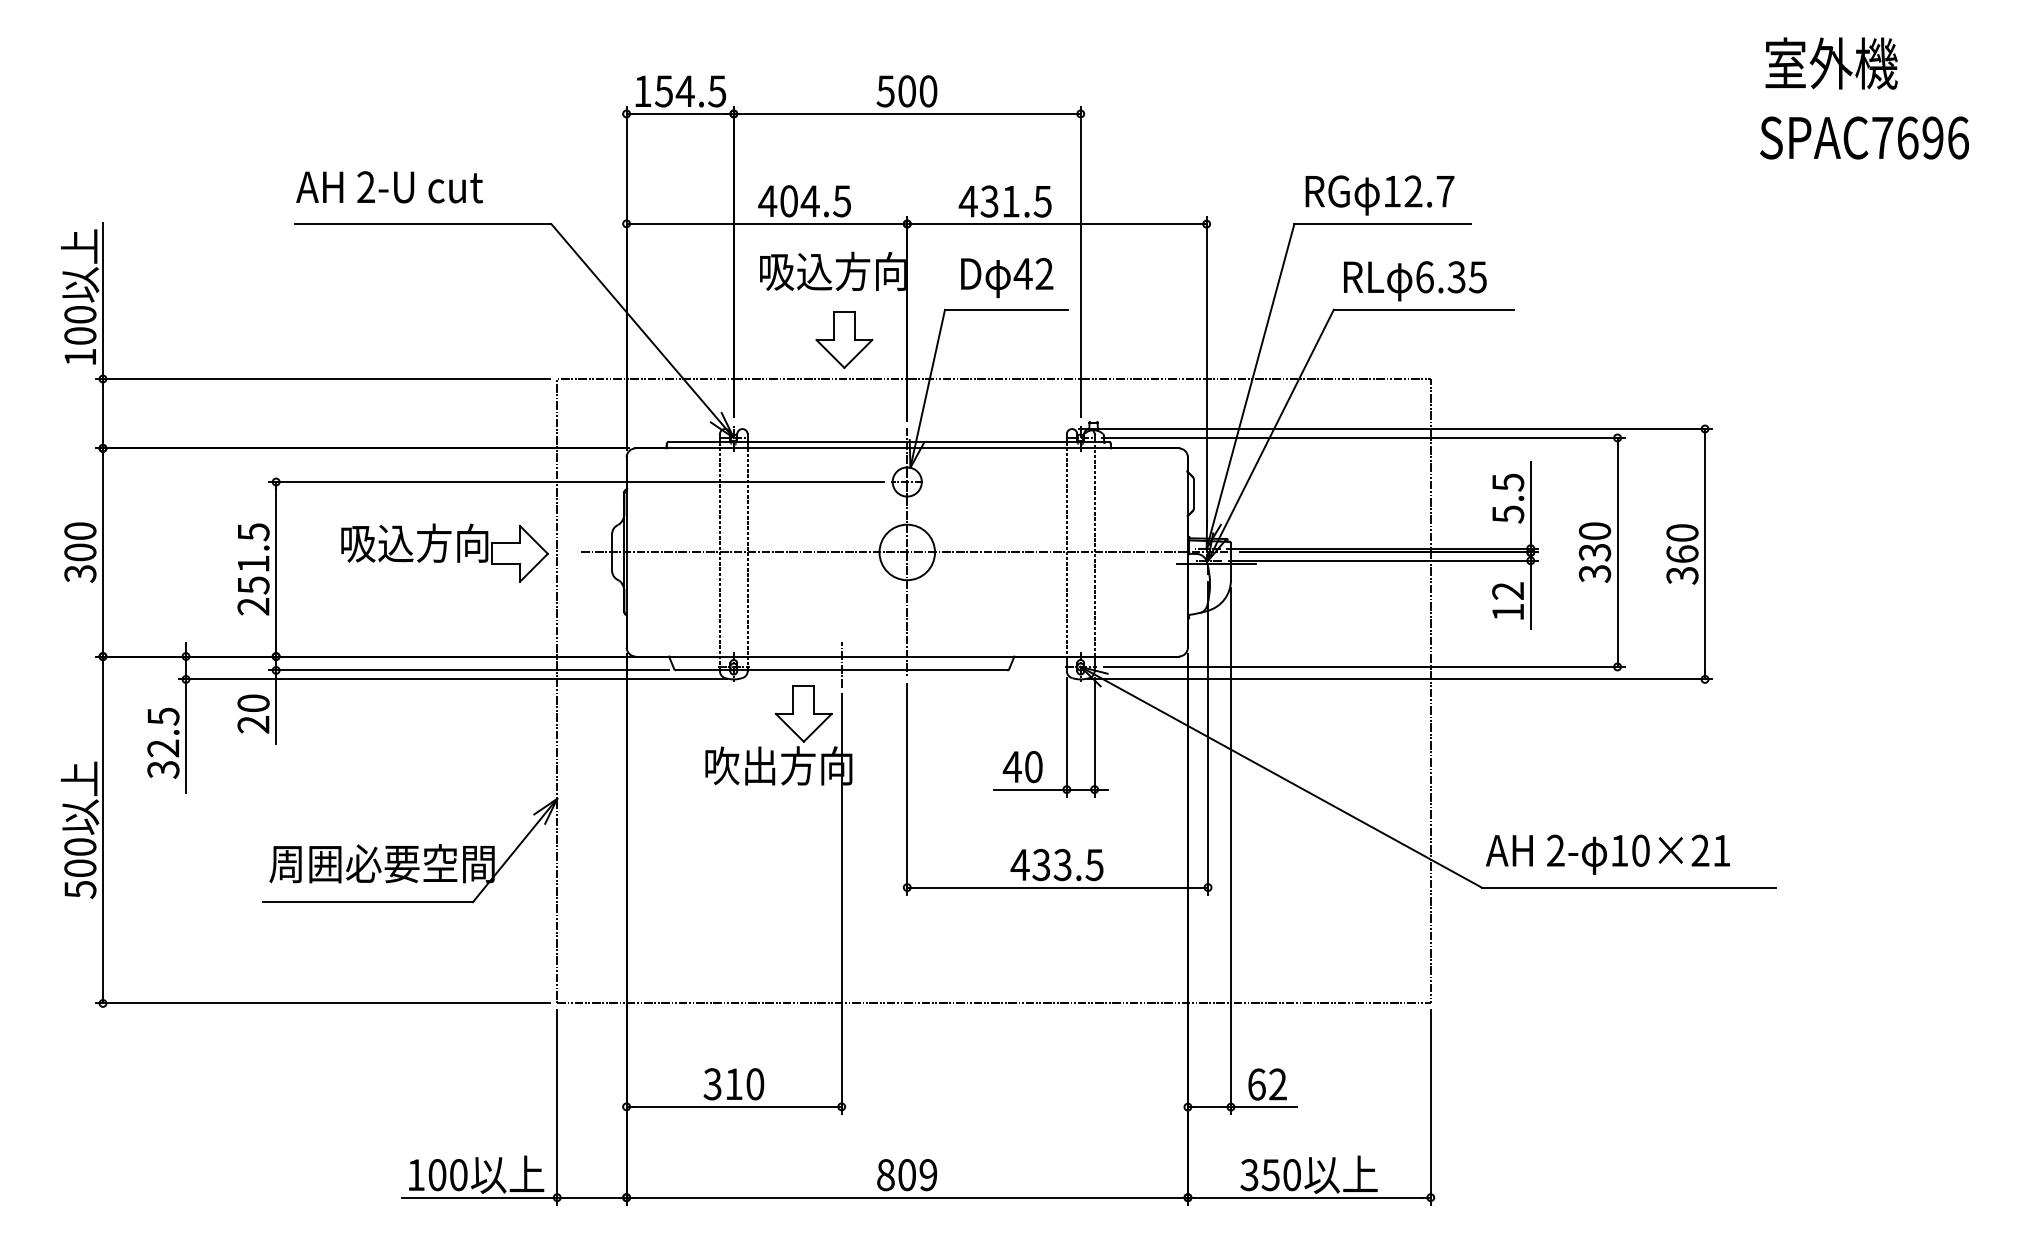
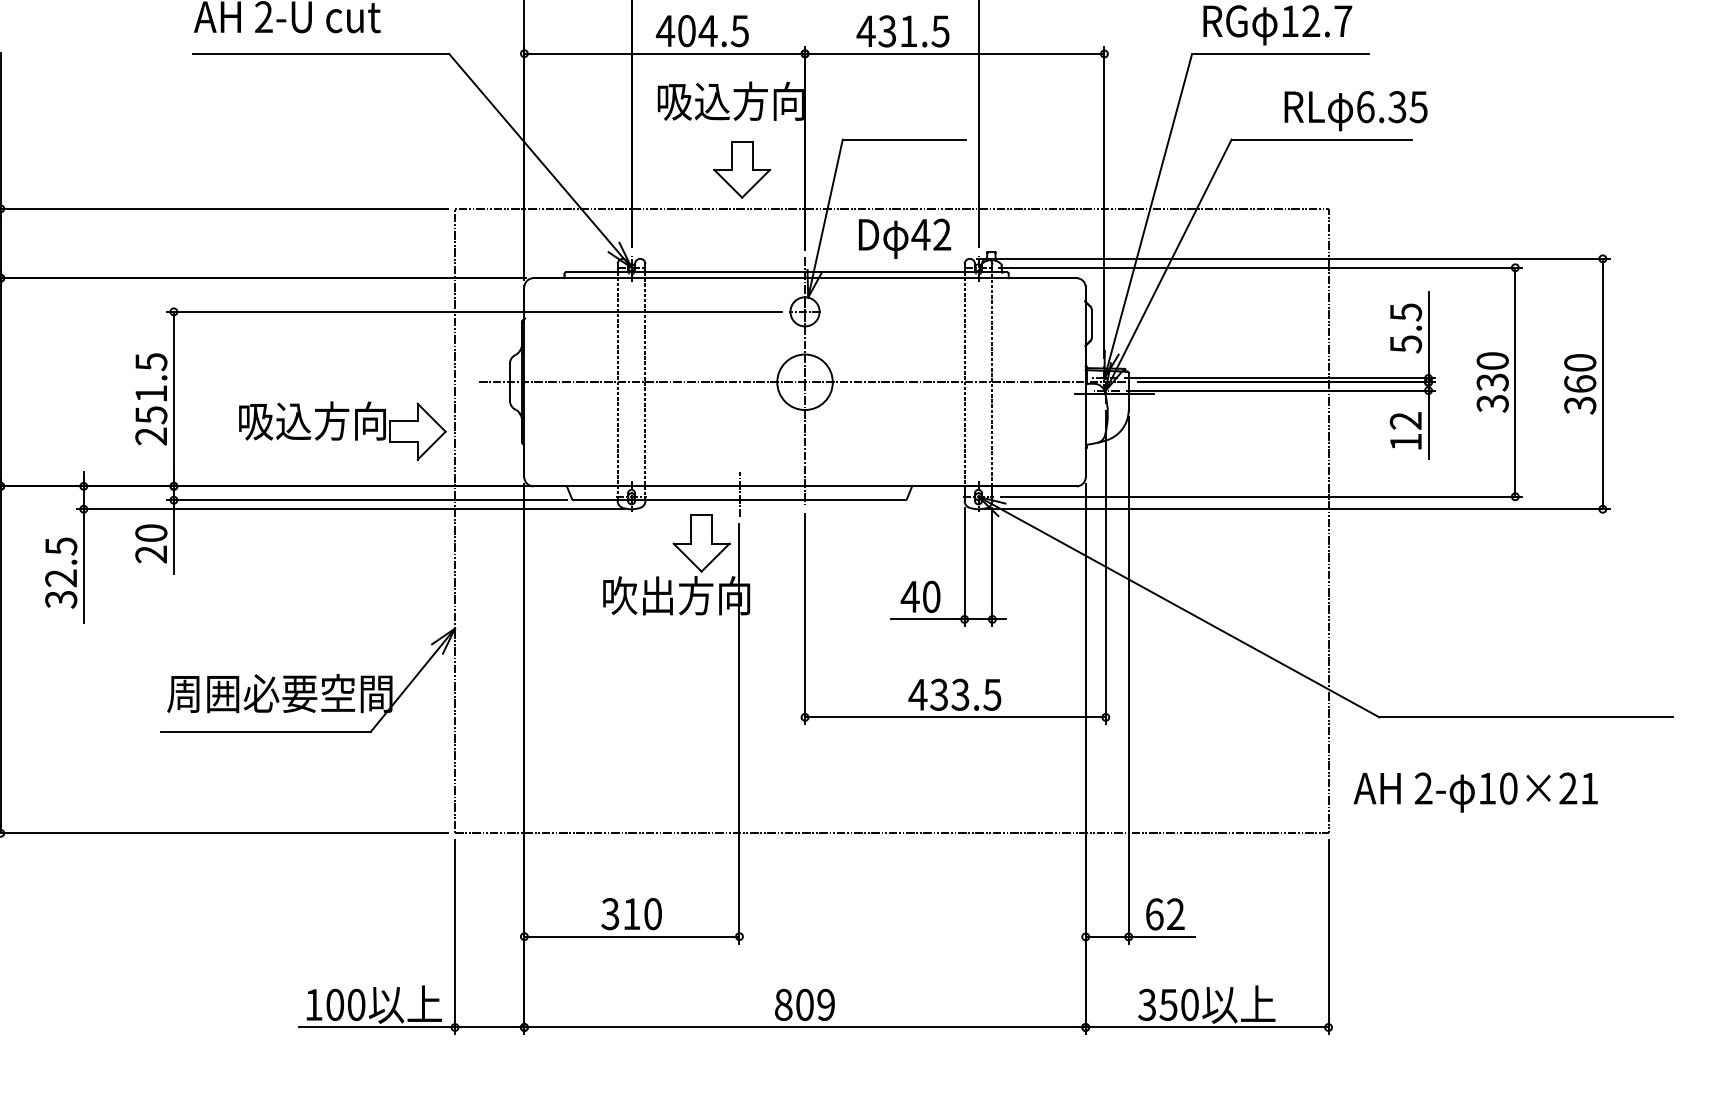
text: (1007, 277) -> (905, 238), moved
text: (1415, 281) -> (1356, 111), moved
part: (444, 552) -> (342, 430), moved
text: (1607, 854) -> (1475, 792), moved

